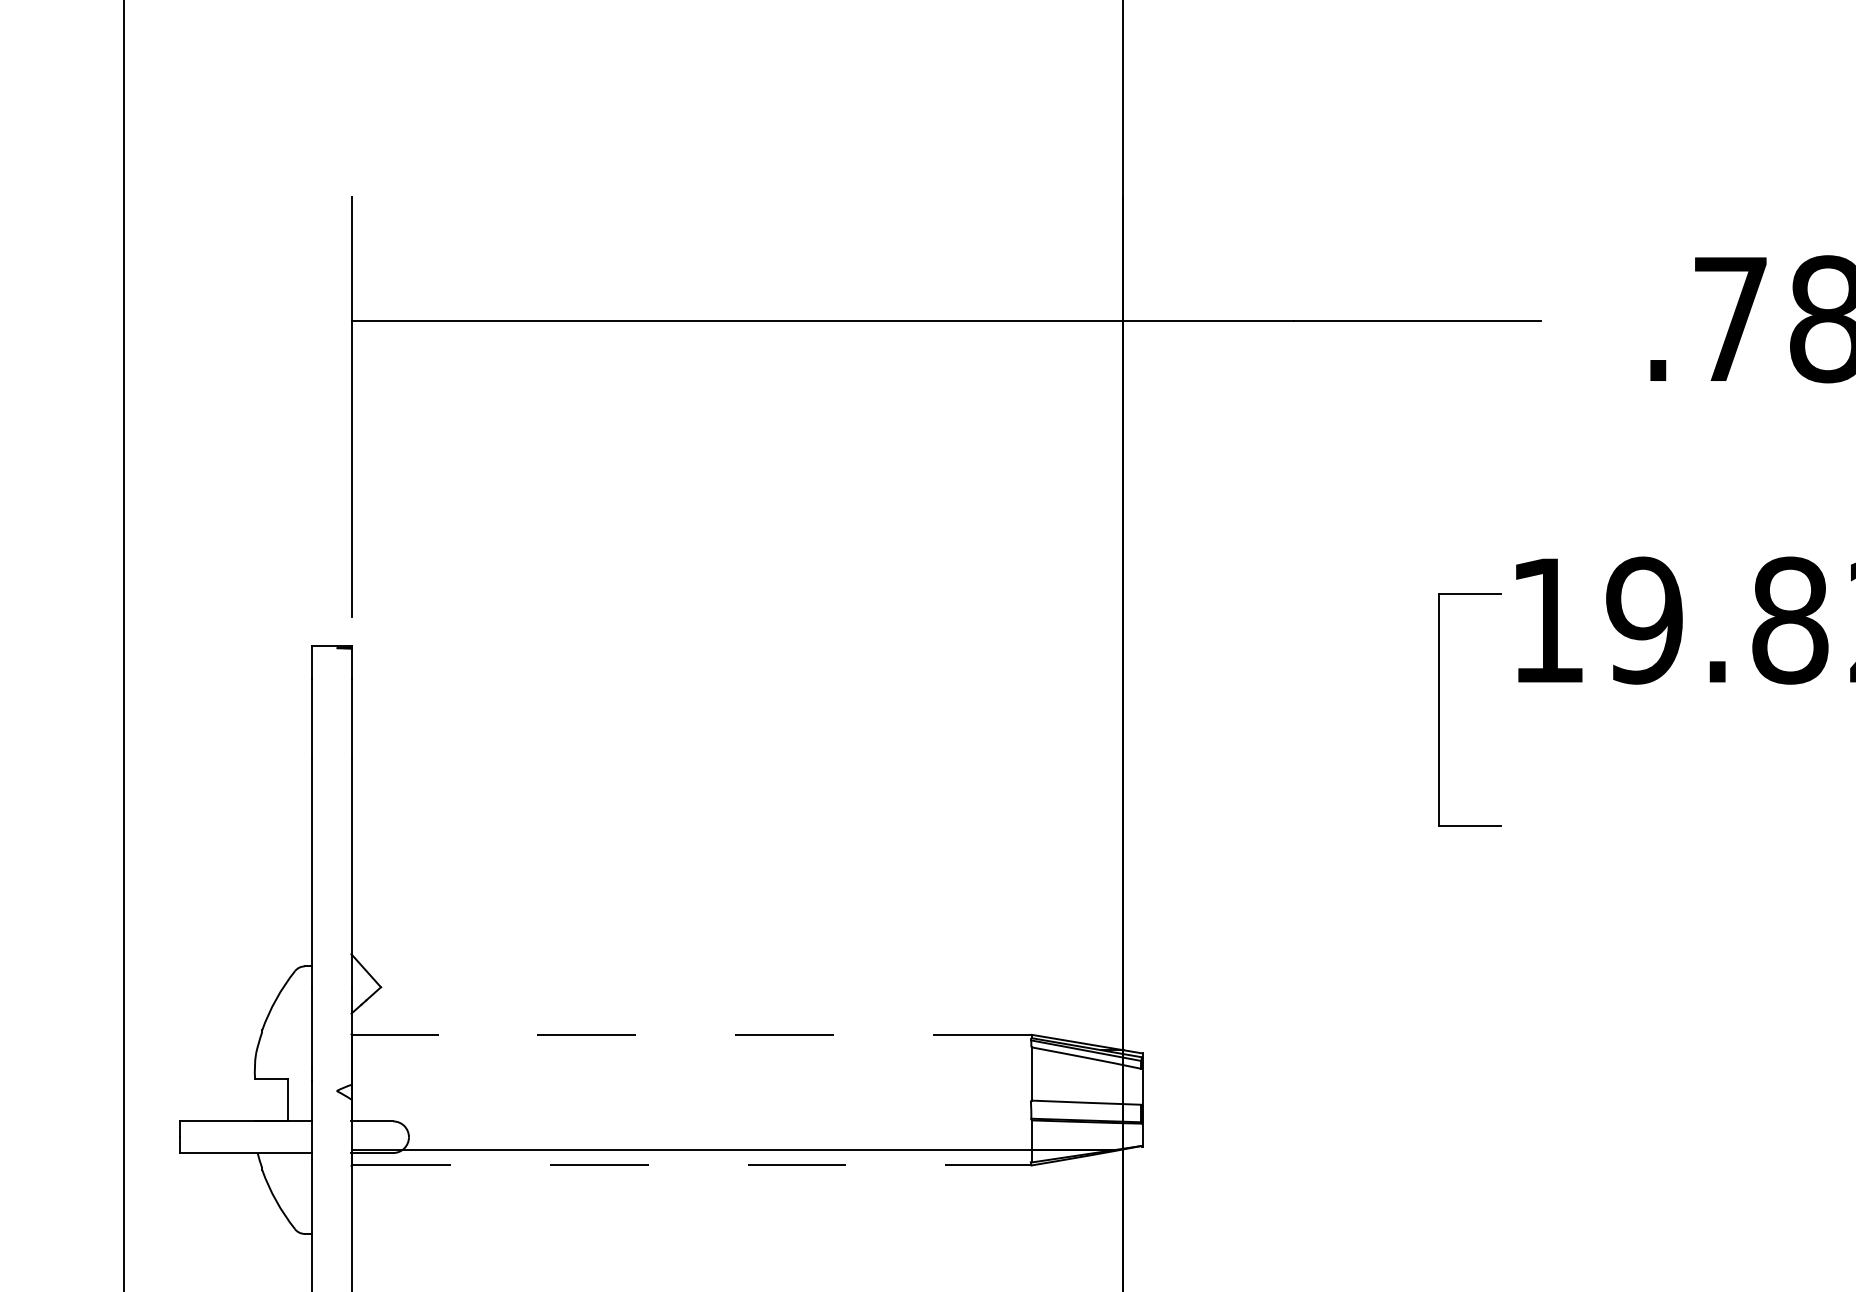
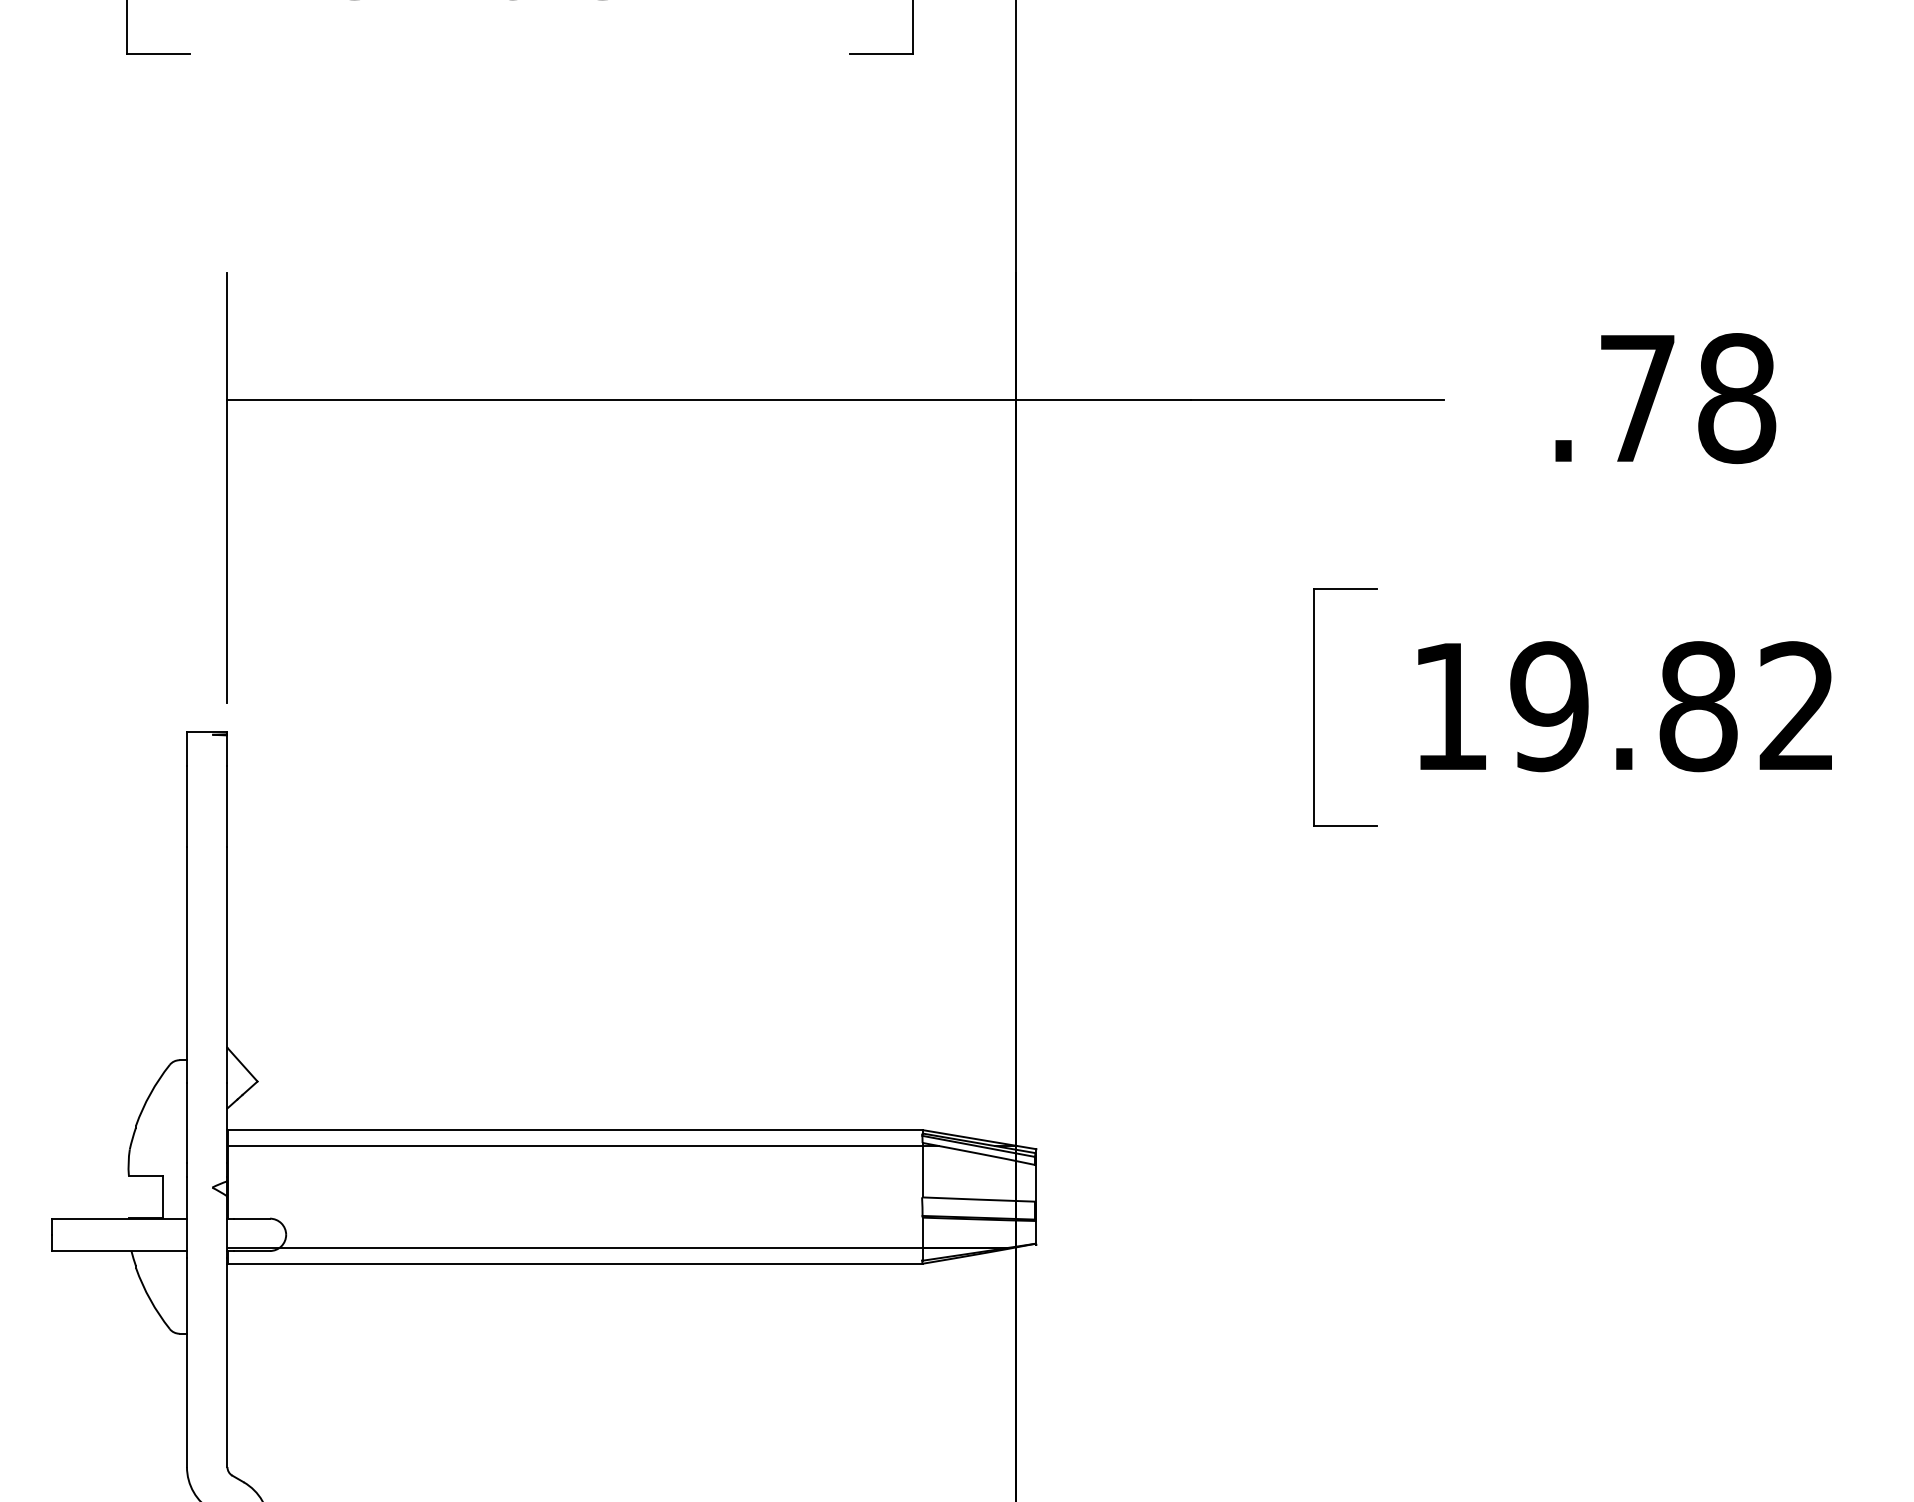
part: (1439, 709) -> (1314, 707), moved
line: (691, 1035) -> (575, 1130), dashed -> solid
line: (698, 1049) -> (582, 1145), added
line: (691, 1165) -> (575, 1263), dashed -> solid

